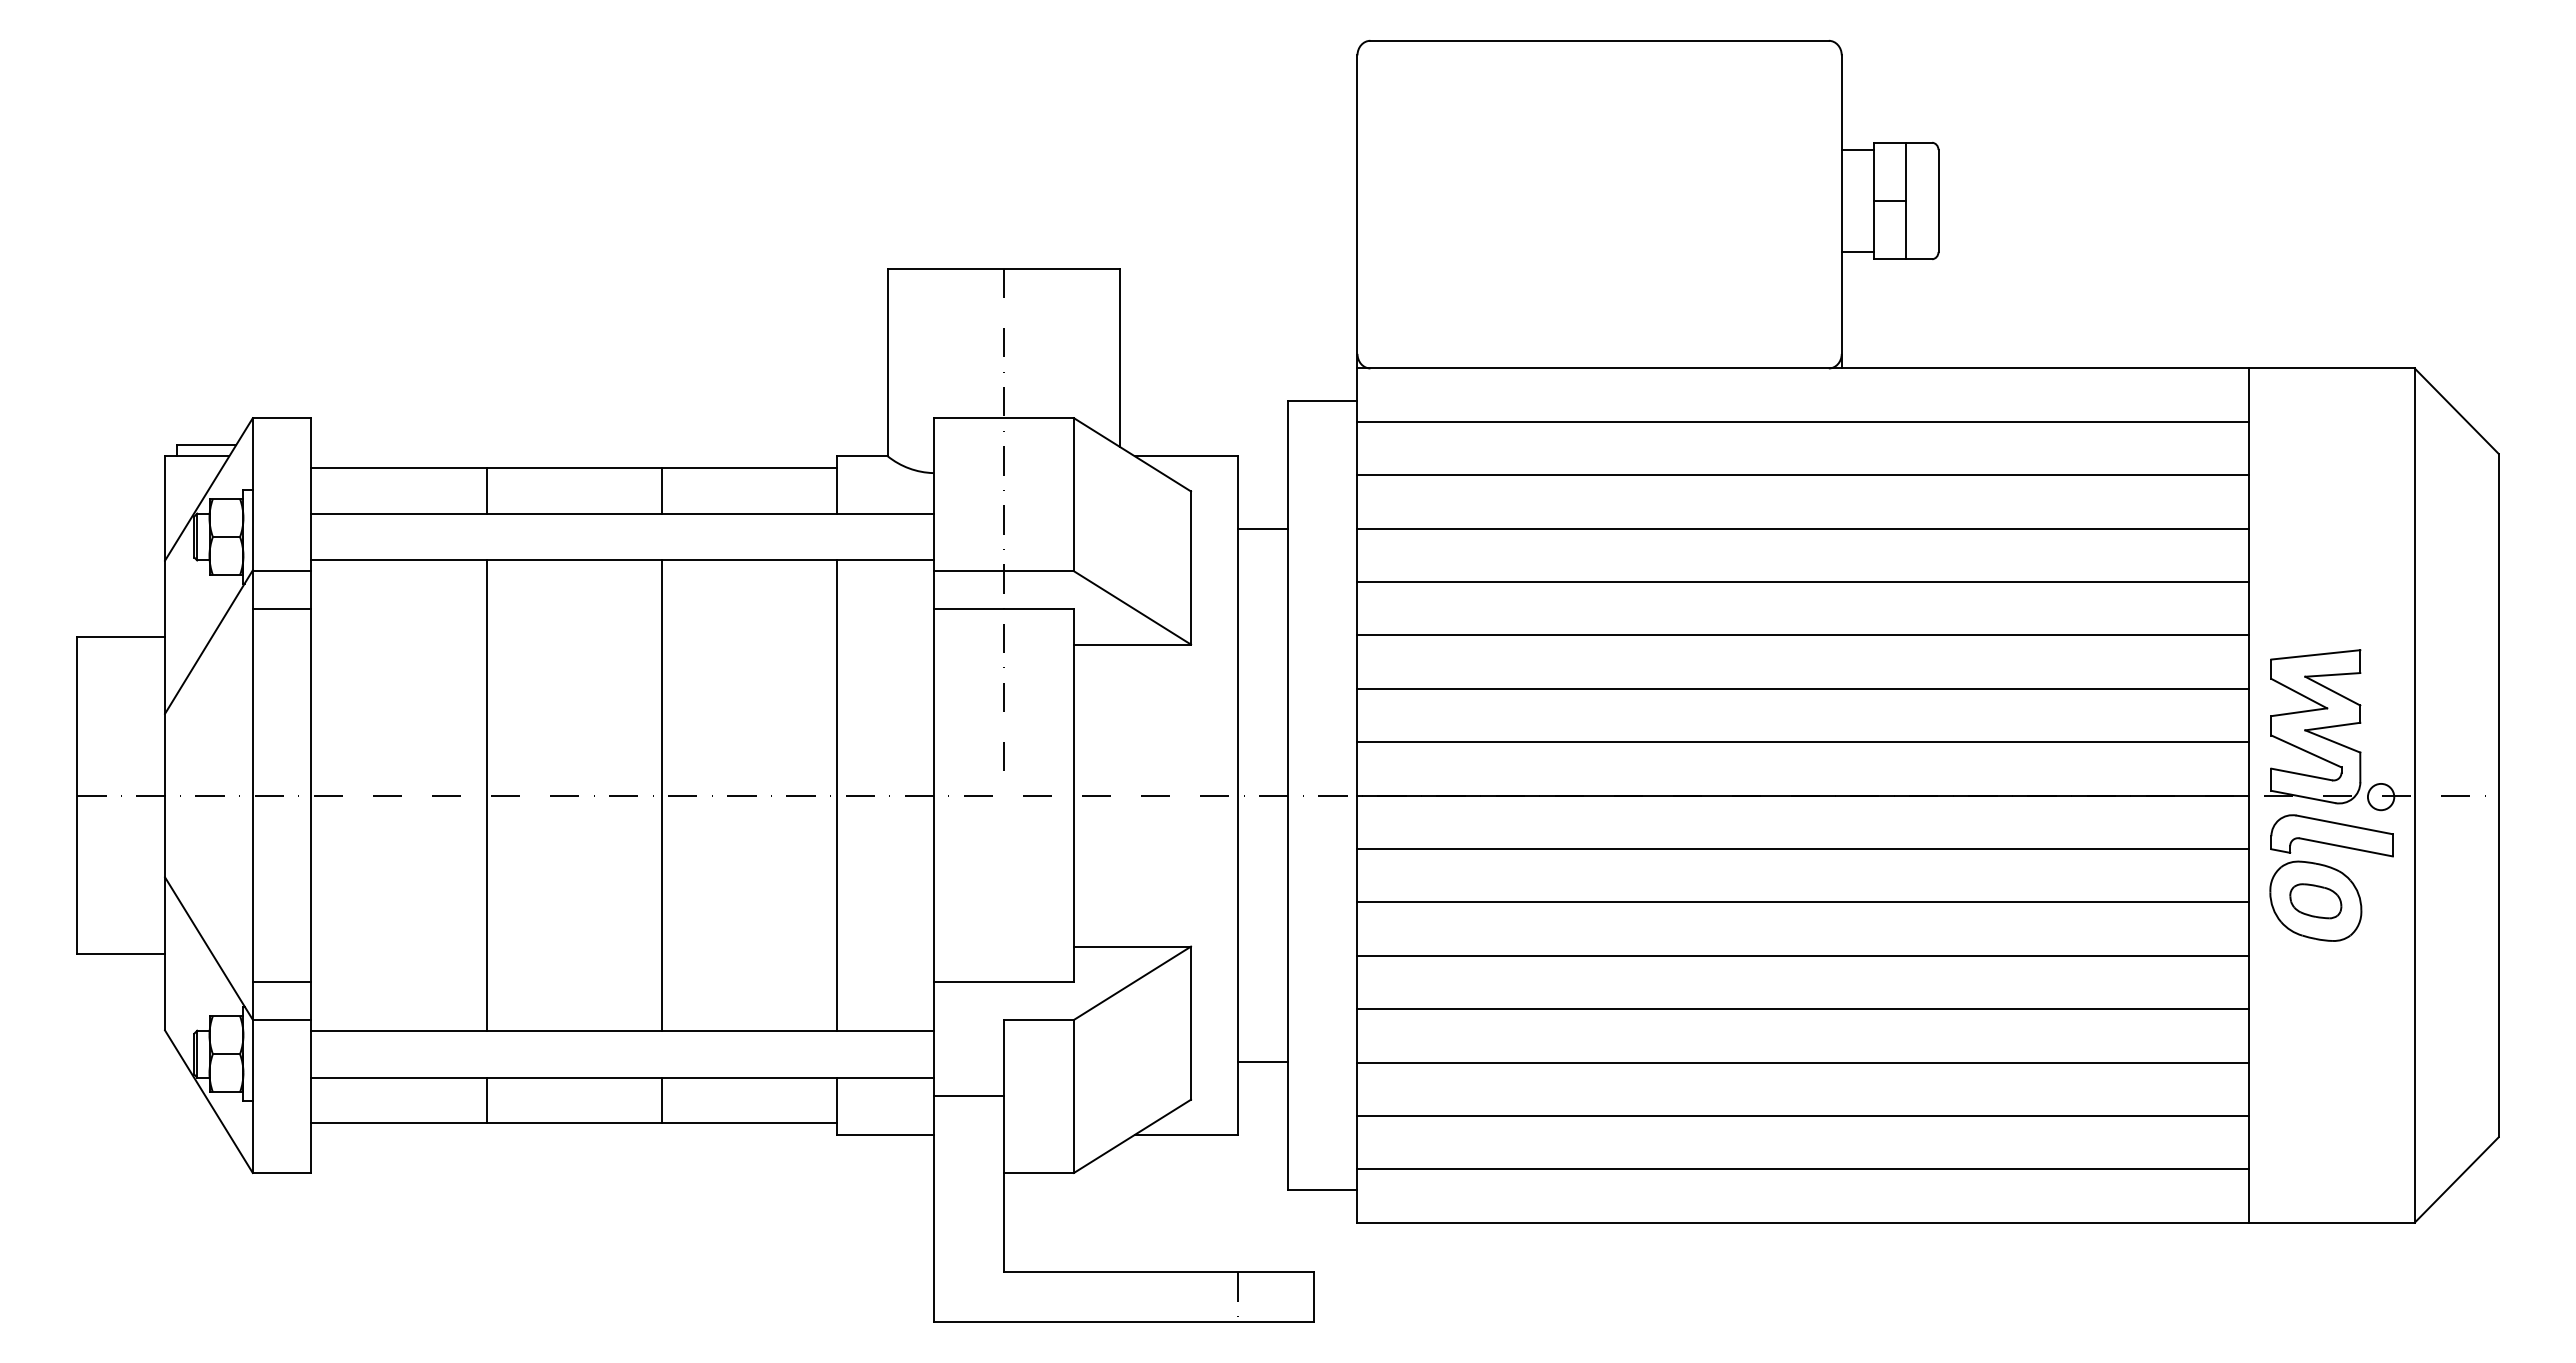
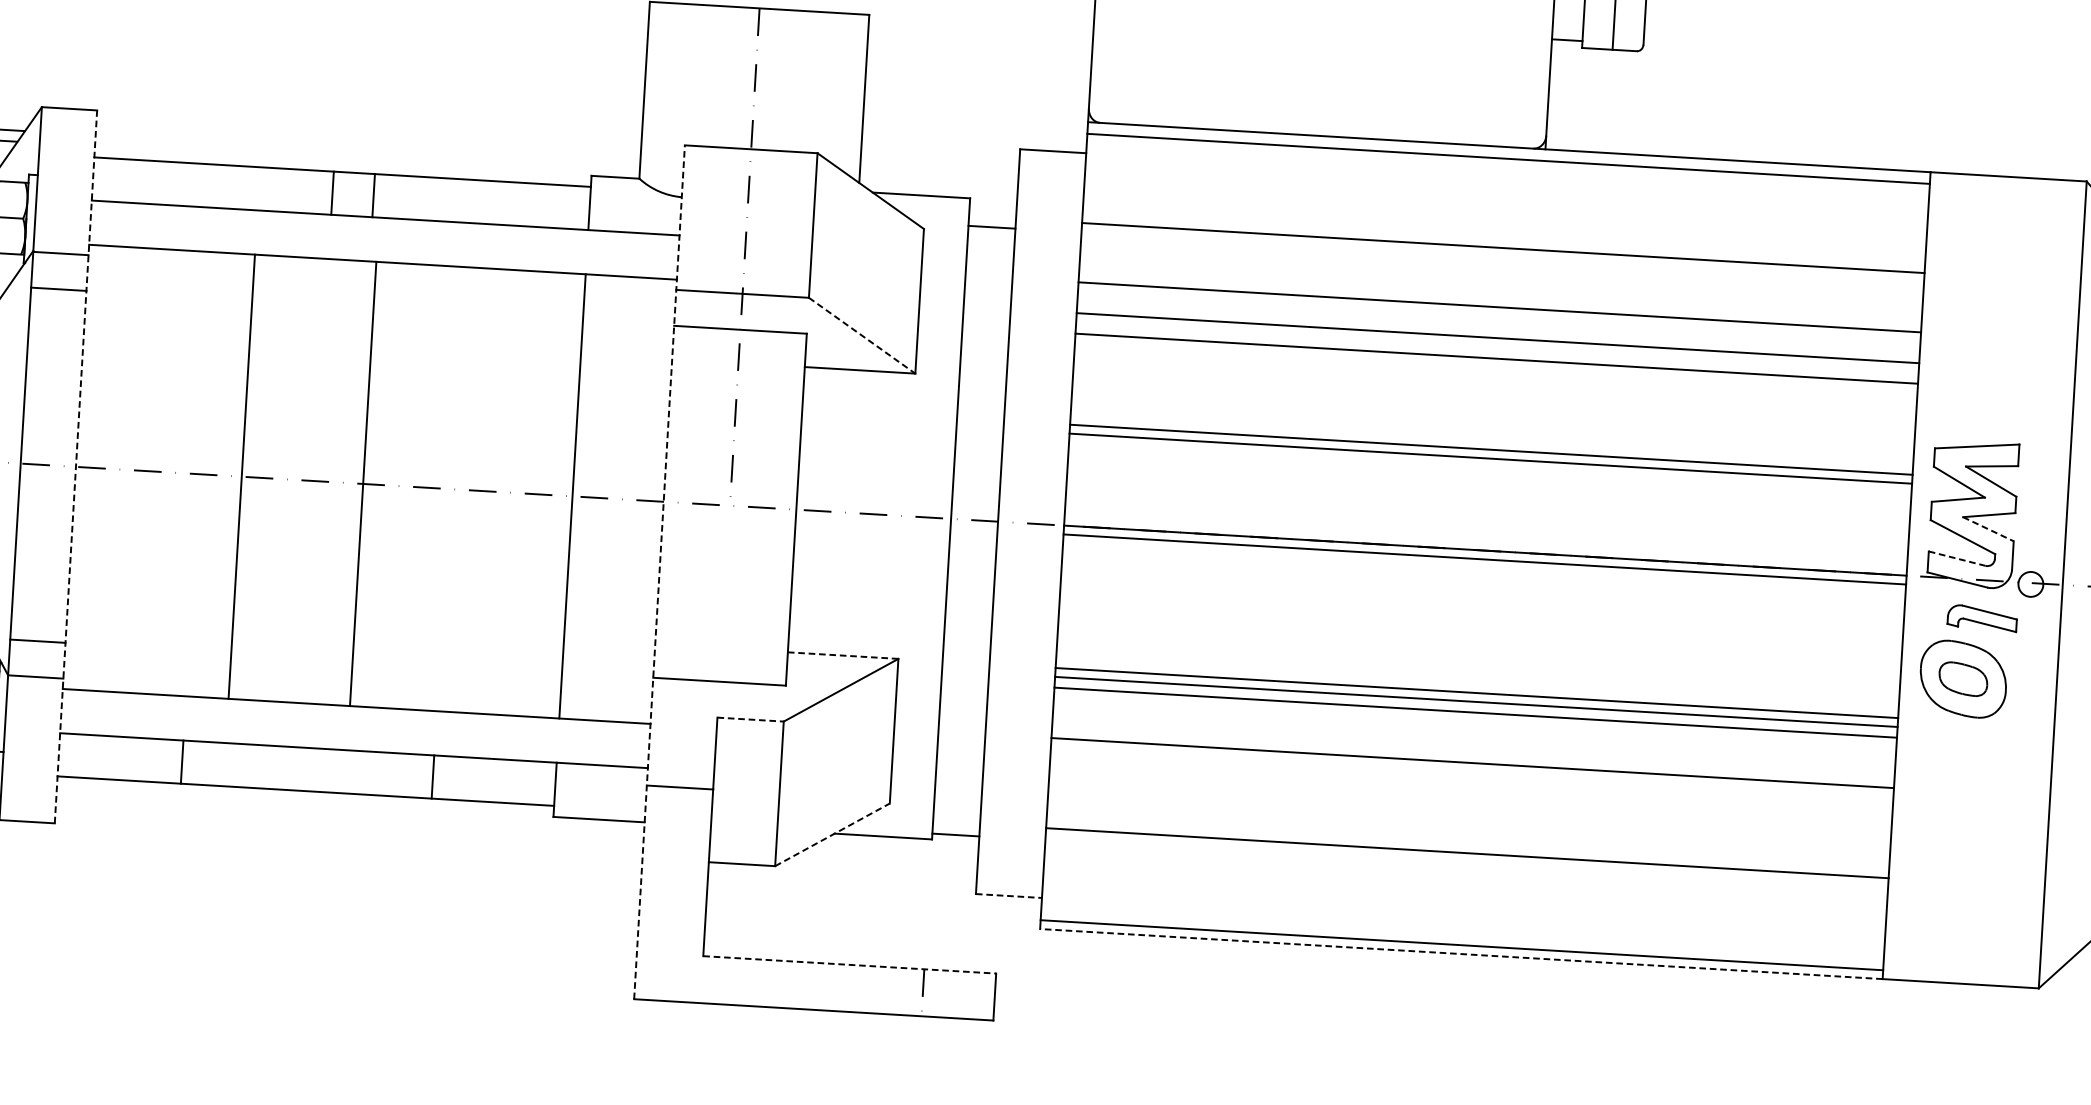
line: (1803, 421) -> (1508, 158), moved
line: (486, 490) -> (332, 192), moved
line: (662, 490) -> (373, 195), moved
line: (1803, 528) -> (1498, 338), moved
line: (1262, 529) -> (991, 227), moved
line: (1803, 582) -> (1499, 307), moved
line: (1132, 608) -> (862, 336), solid -> dashed
line: (1803, 635) -> (1496, 358), moved
line: (2332, 741) -> (1988, 529), solid -> dashed
line: (1803, 742) -> (1490, 458), moved
line: (2301, 774) -> (1956, 558), solid -> dashed
line: (311, 795) -> (76, 466), solid -> dashed
line: (662, 795) -> (363, 483), moved
part: (2331, 835) -> (1981, 617), size x0.6
line: (1803, 848) -> (1484, 559), moved
line: (933, 870) -> (659, 572), solid -> dashed
line: (1803, 902) -> (1476, 693), moved
line: (1132, 946) -> (843, 655), solid -> dashed
line: (1803, 1009) -> (1475, 713), moved
line: (1039, 1019) -> (751, 719), solid -> dashed
line: (1262, 1061) -> (955, 834), moved
line: (1803, 1062) -> (1472, 763), moved
line: (486, 1100) -> (181, 762), moved
line: (662, 1100) -> (433, 777), moved
line: (1132, 1136) -> (832, 834), solid -> dashed
line: (1803, 1169) -> (1461, 945), moved
line: (1322, 1189) -> (1008, 895), solid -> dashed
line: (1803, 1222) -> (1461, 953), solid -> dashed
line: (1159, 1272) -> (850, 964), solid -> dashed

